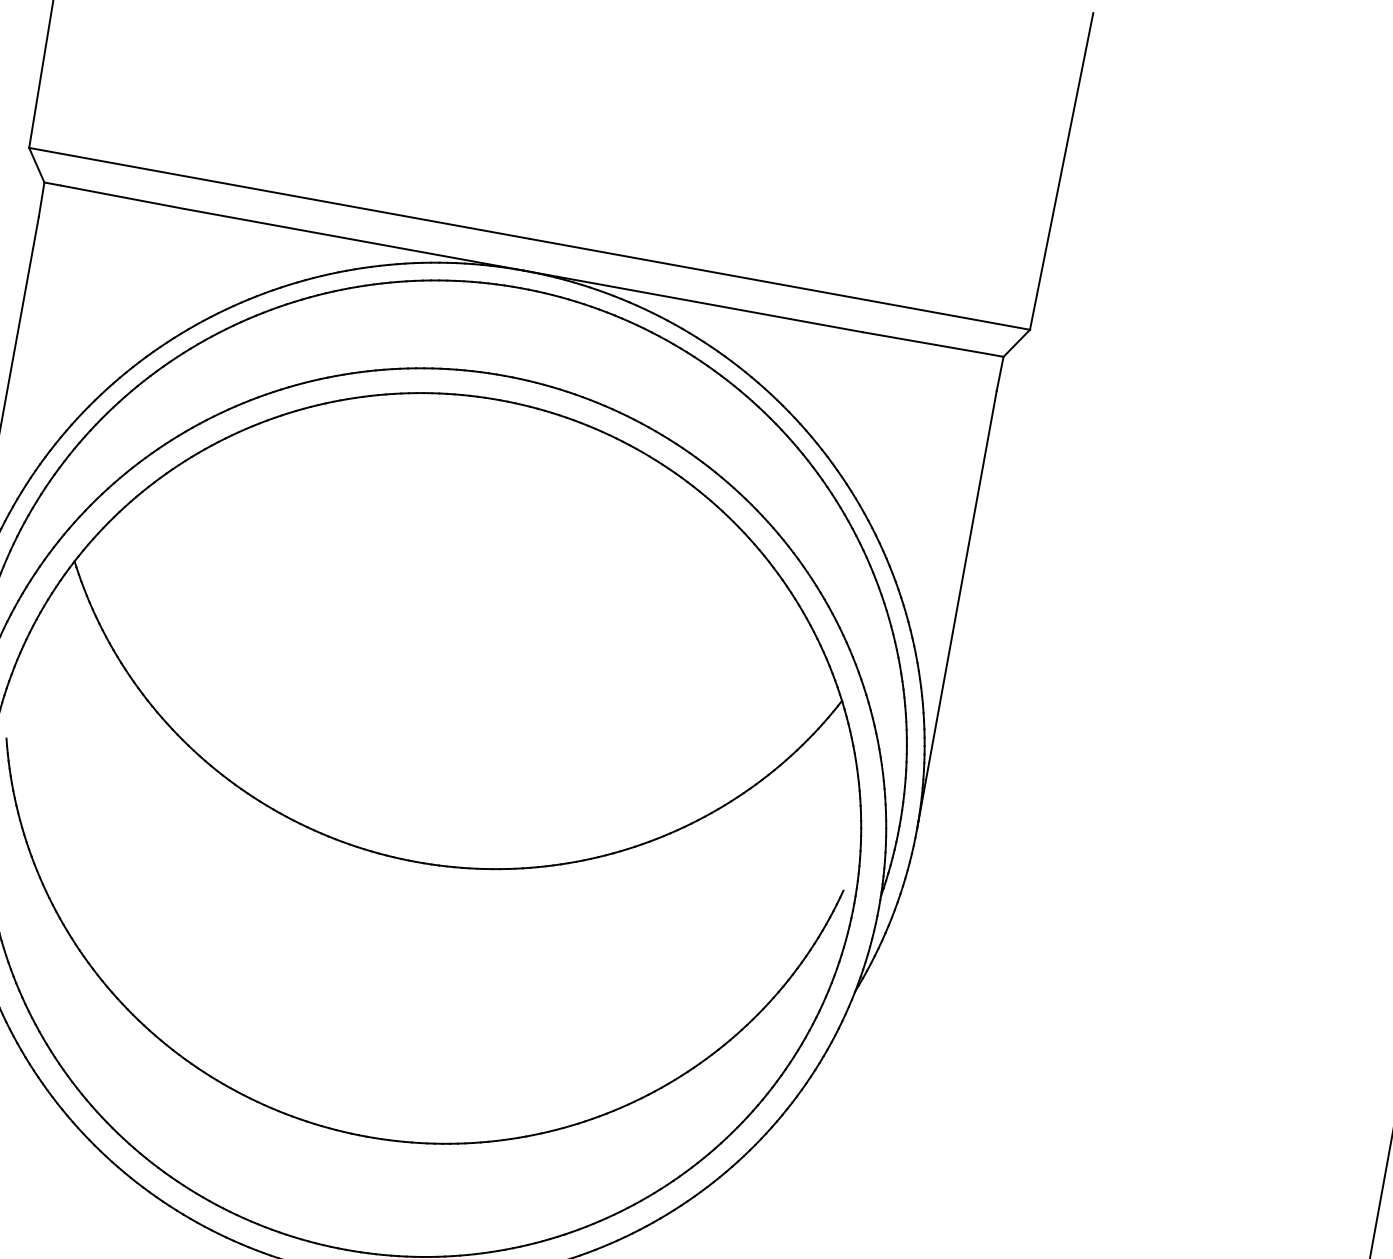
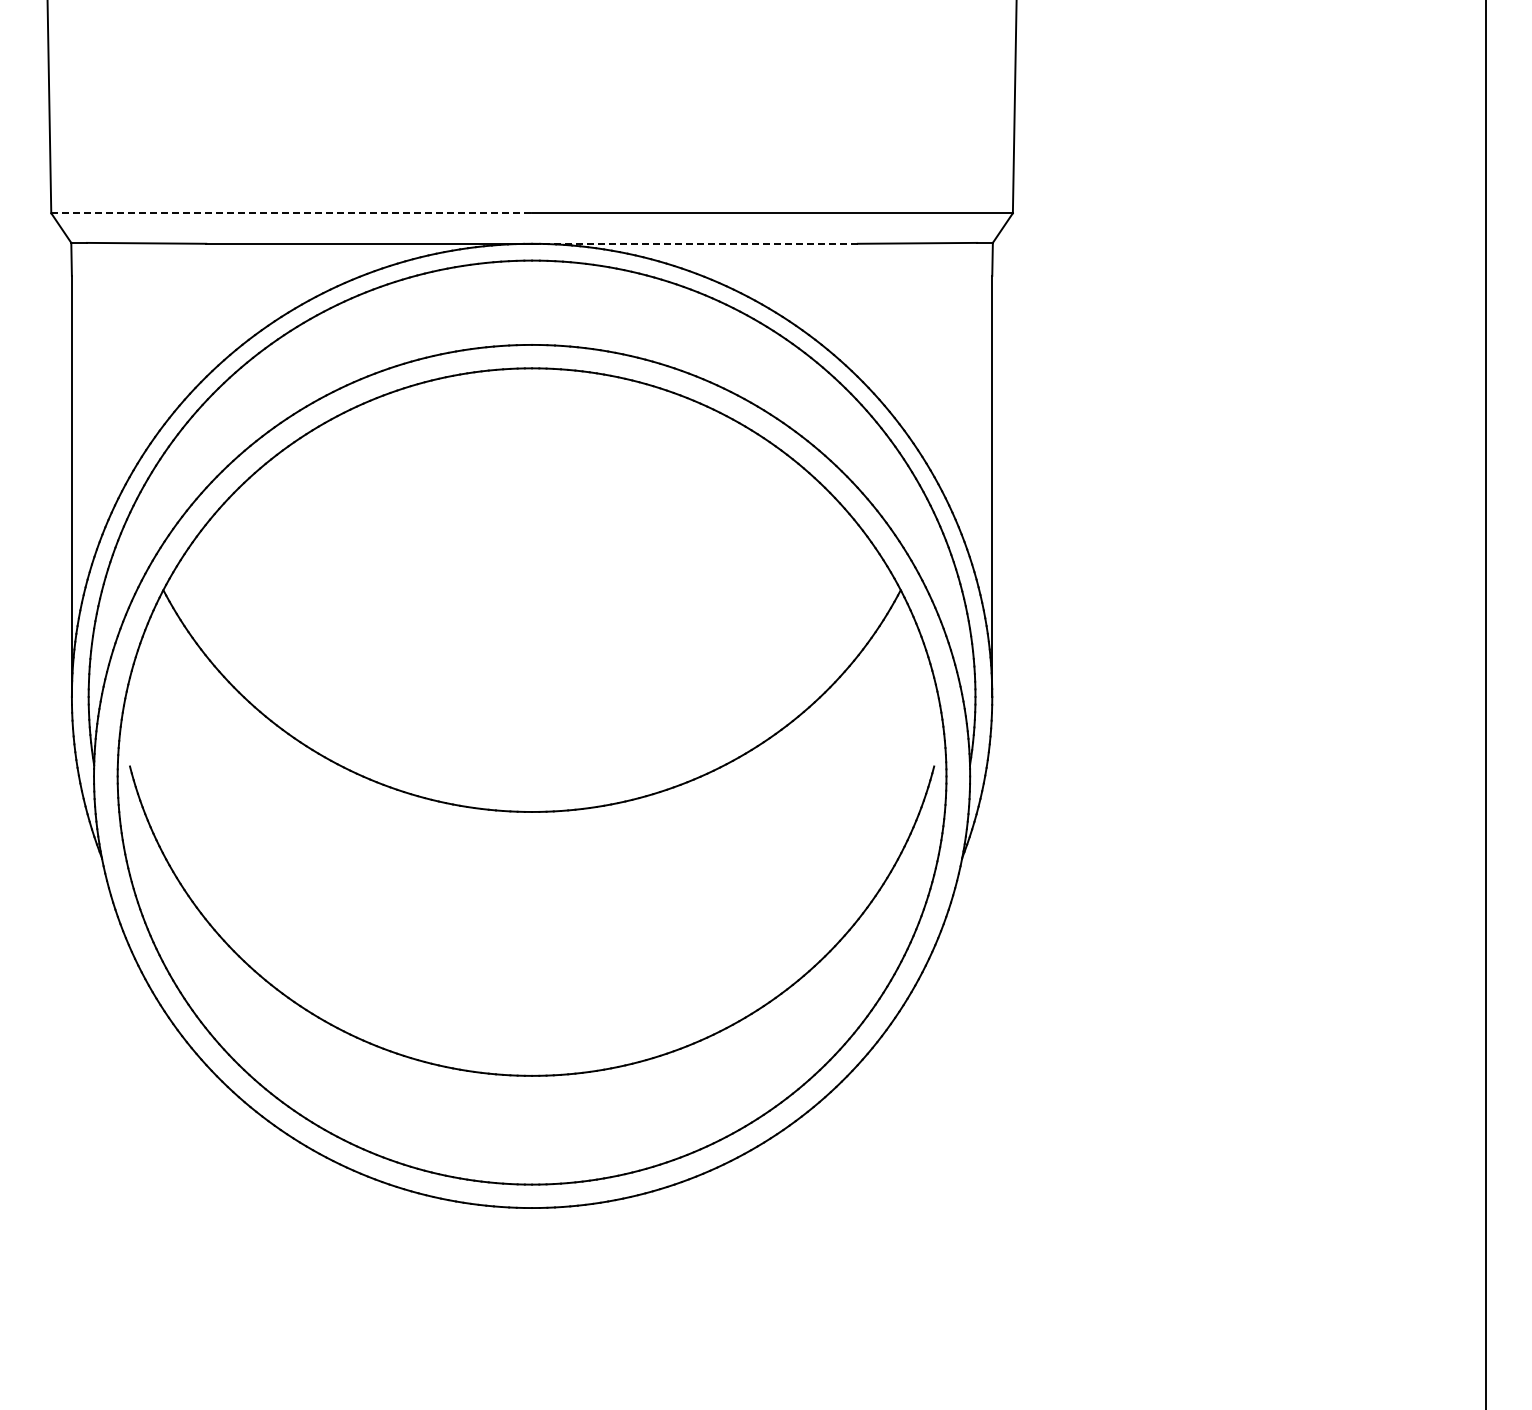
line: (280, 193) -> (292, 213), solid -> dashed
line: (693, 301) -> (695, 243), solid -> dashed

